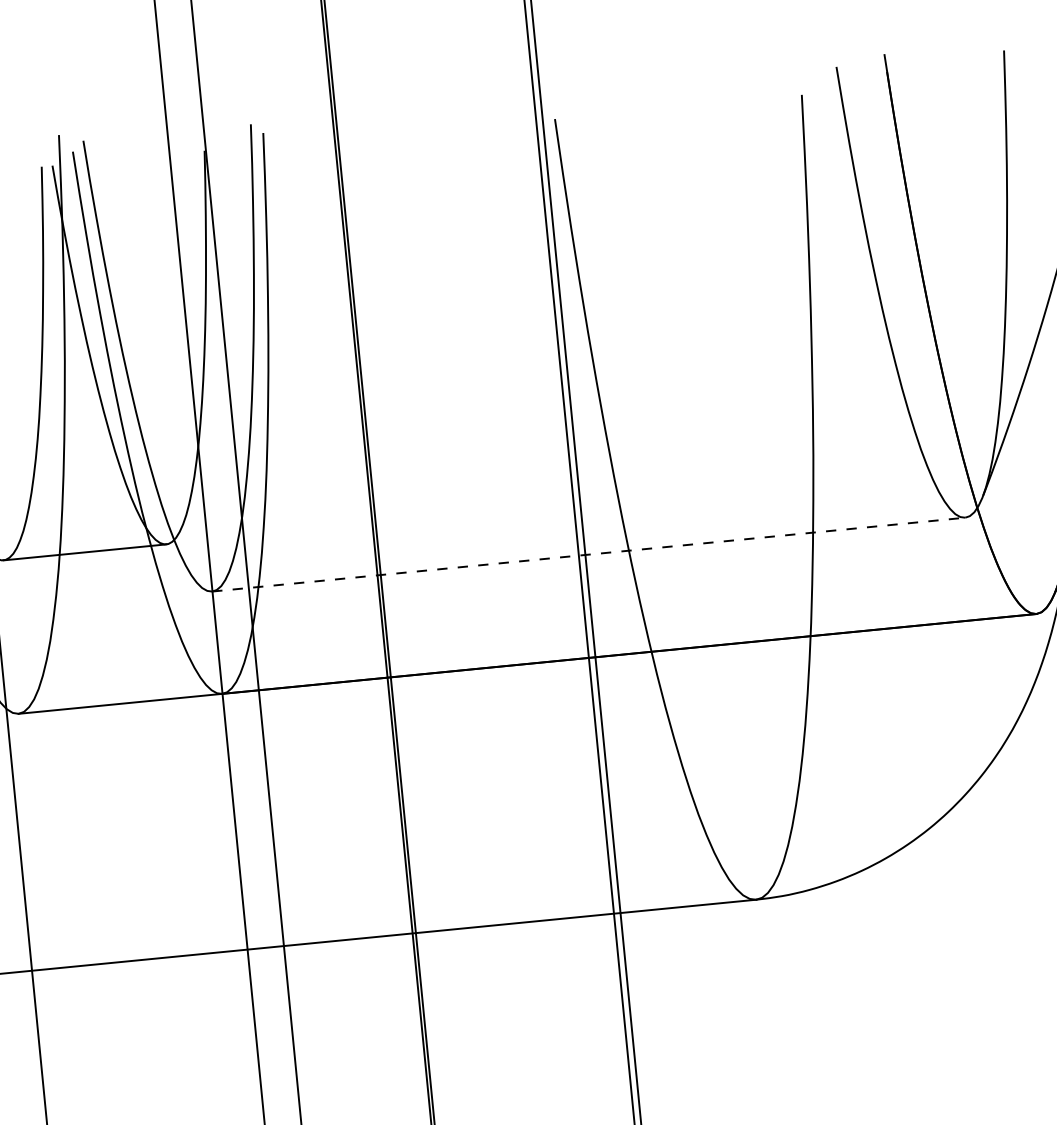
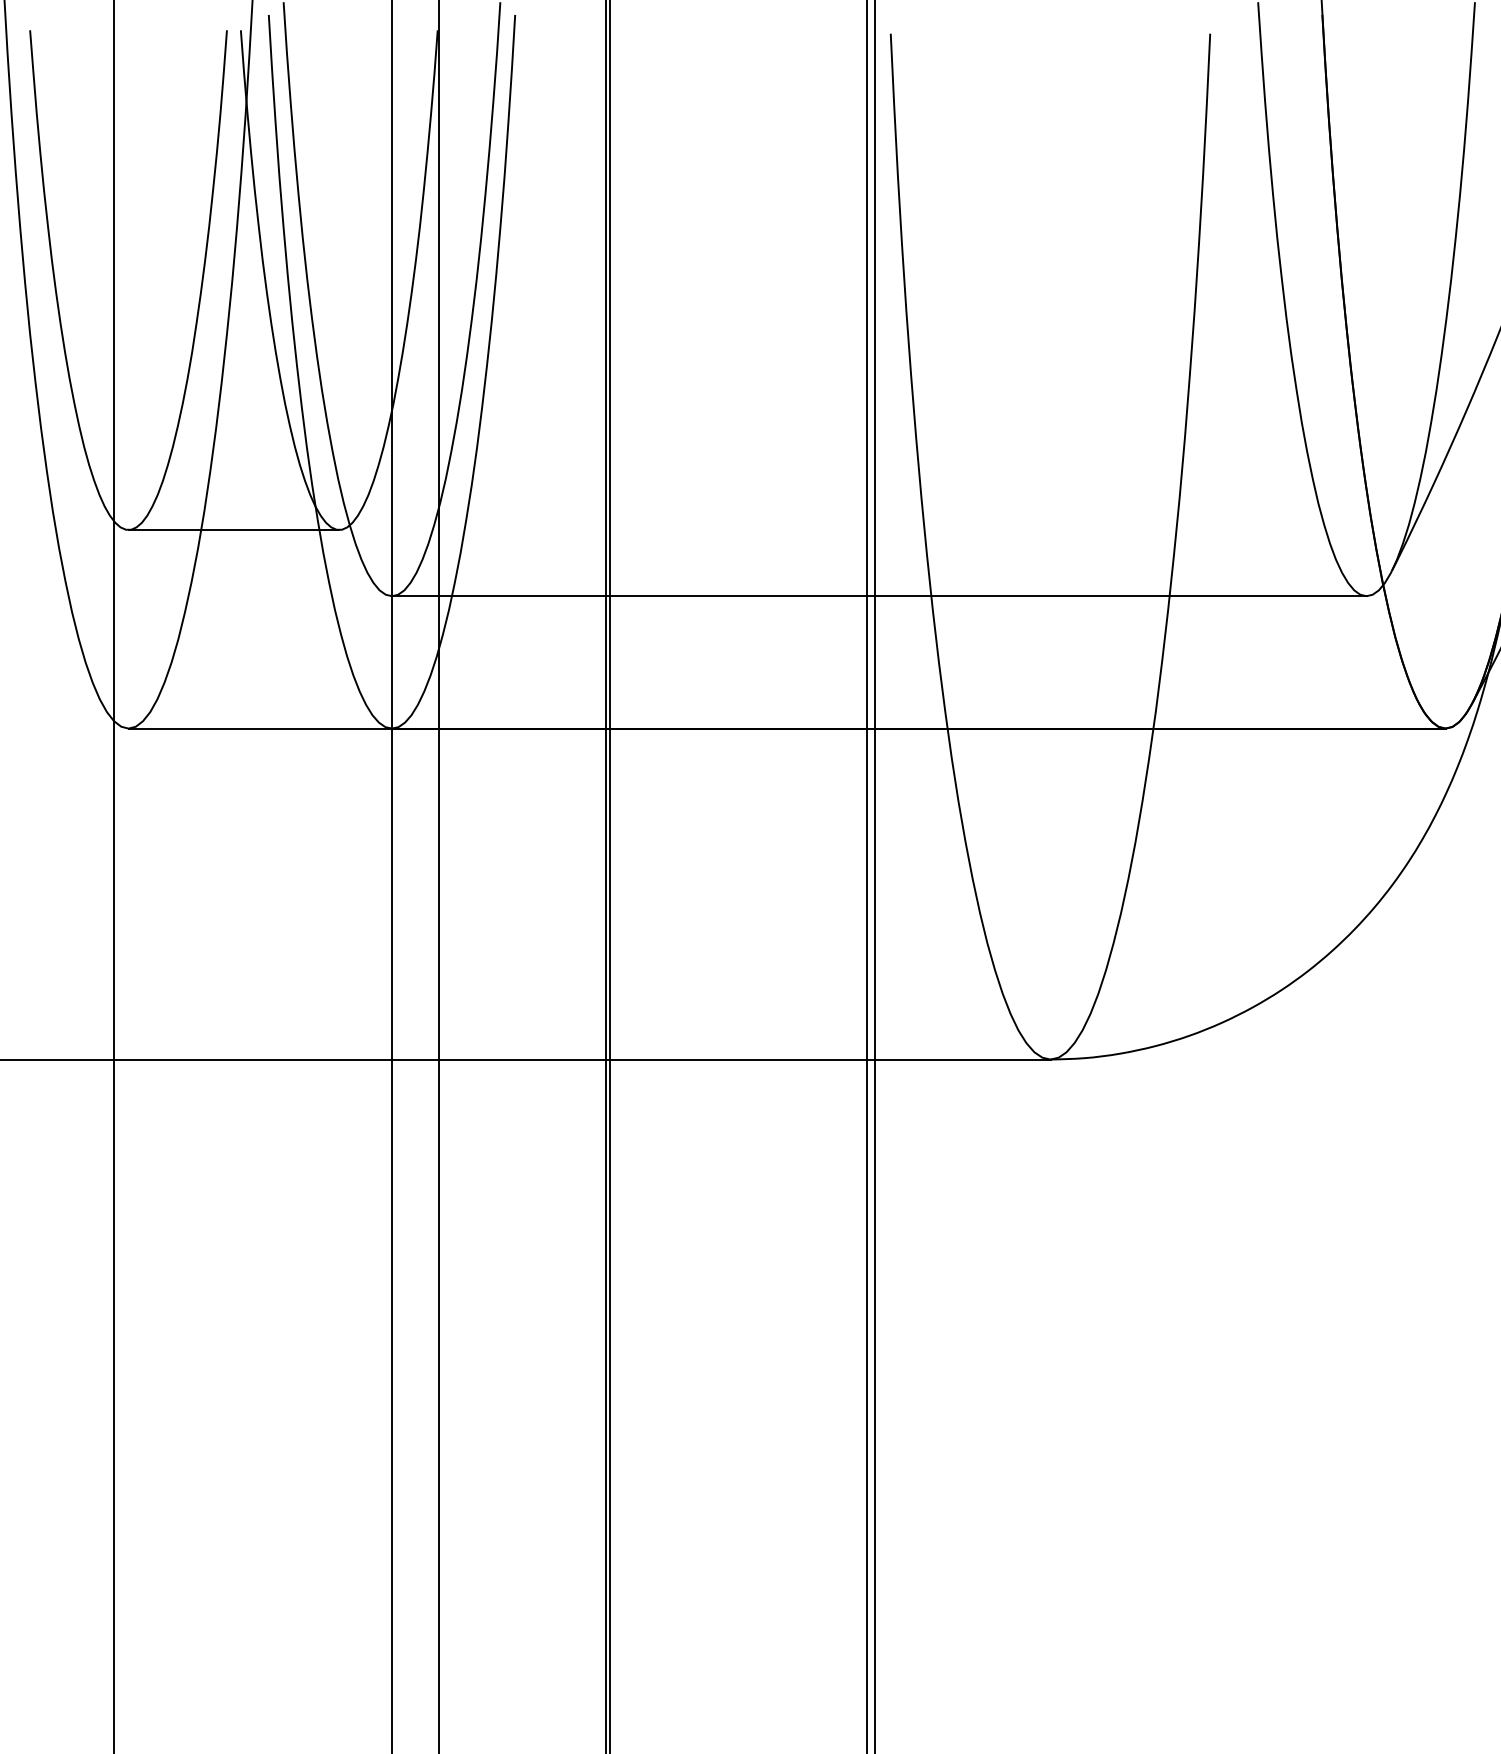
line: (588, 554) -> (879, 596), dashed -> solid

